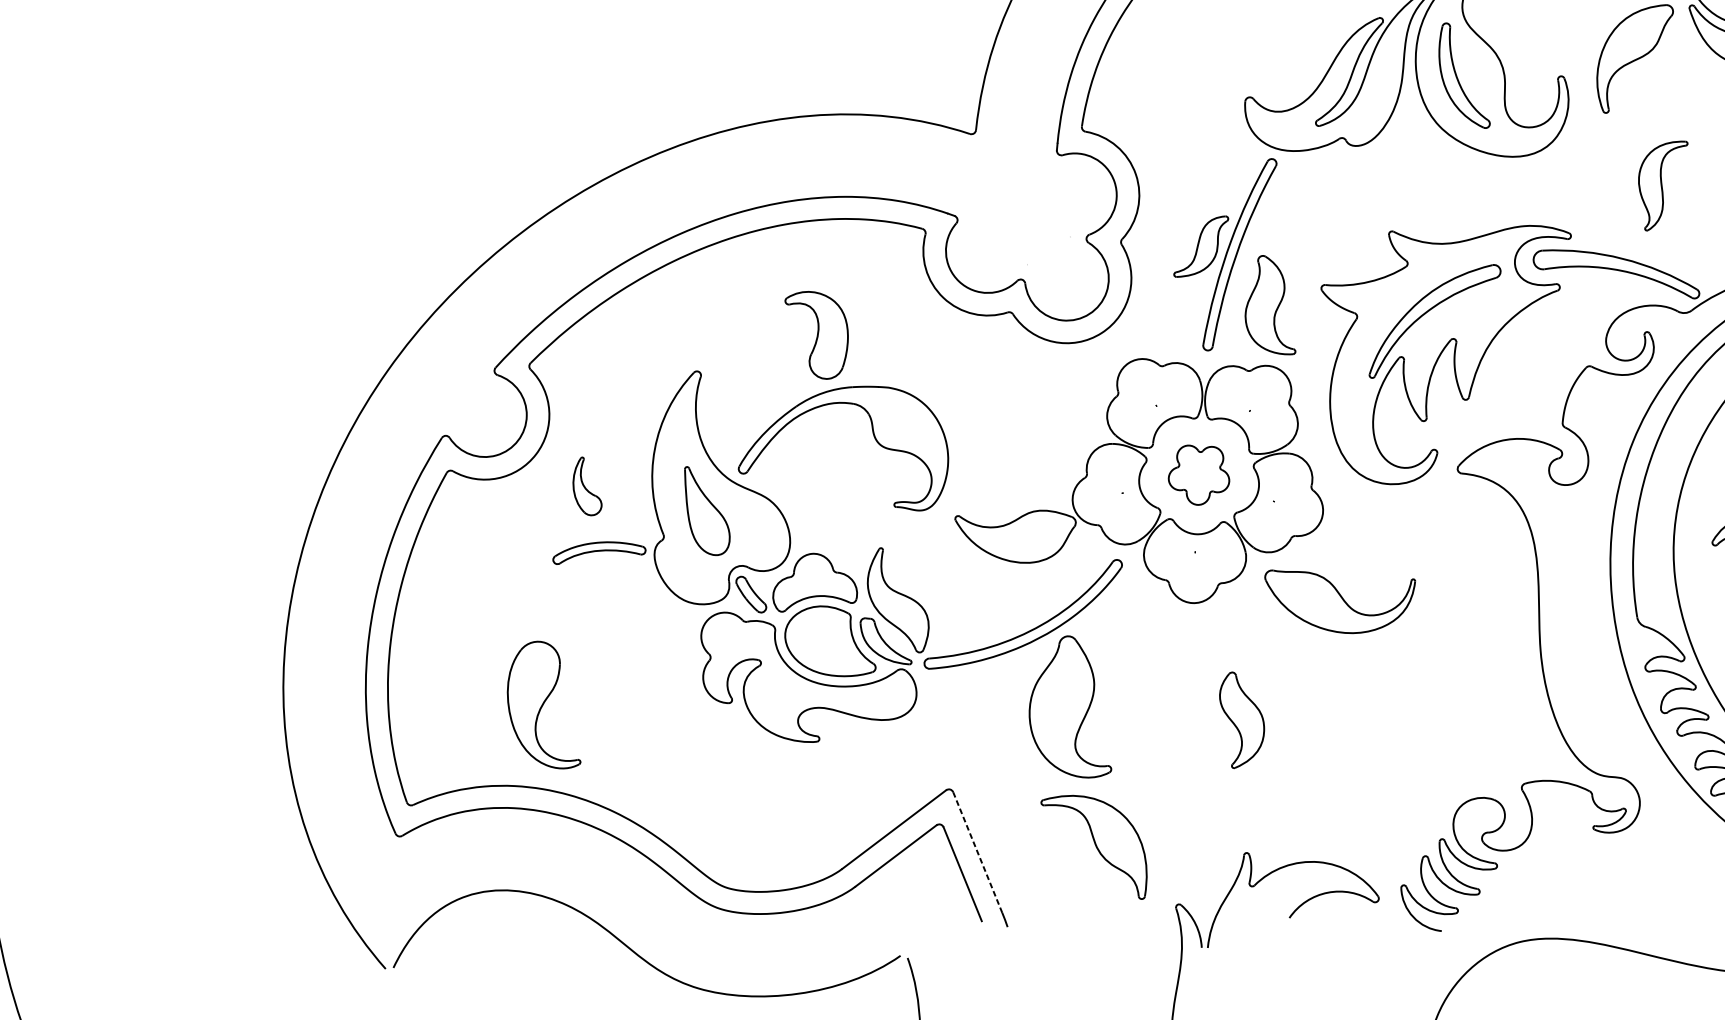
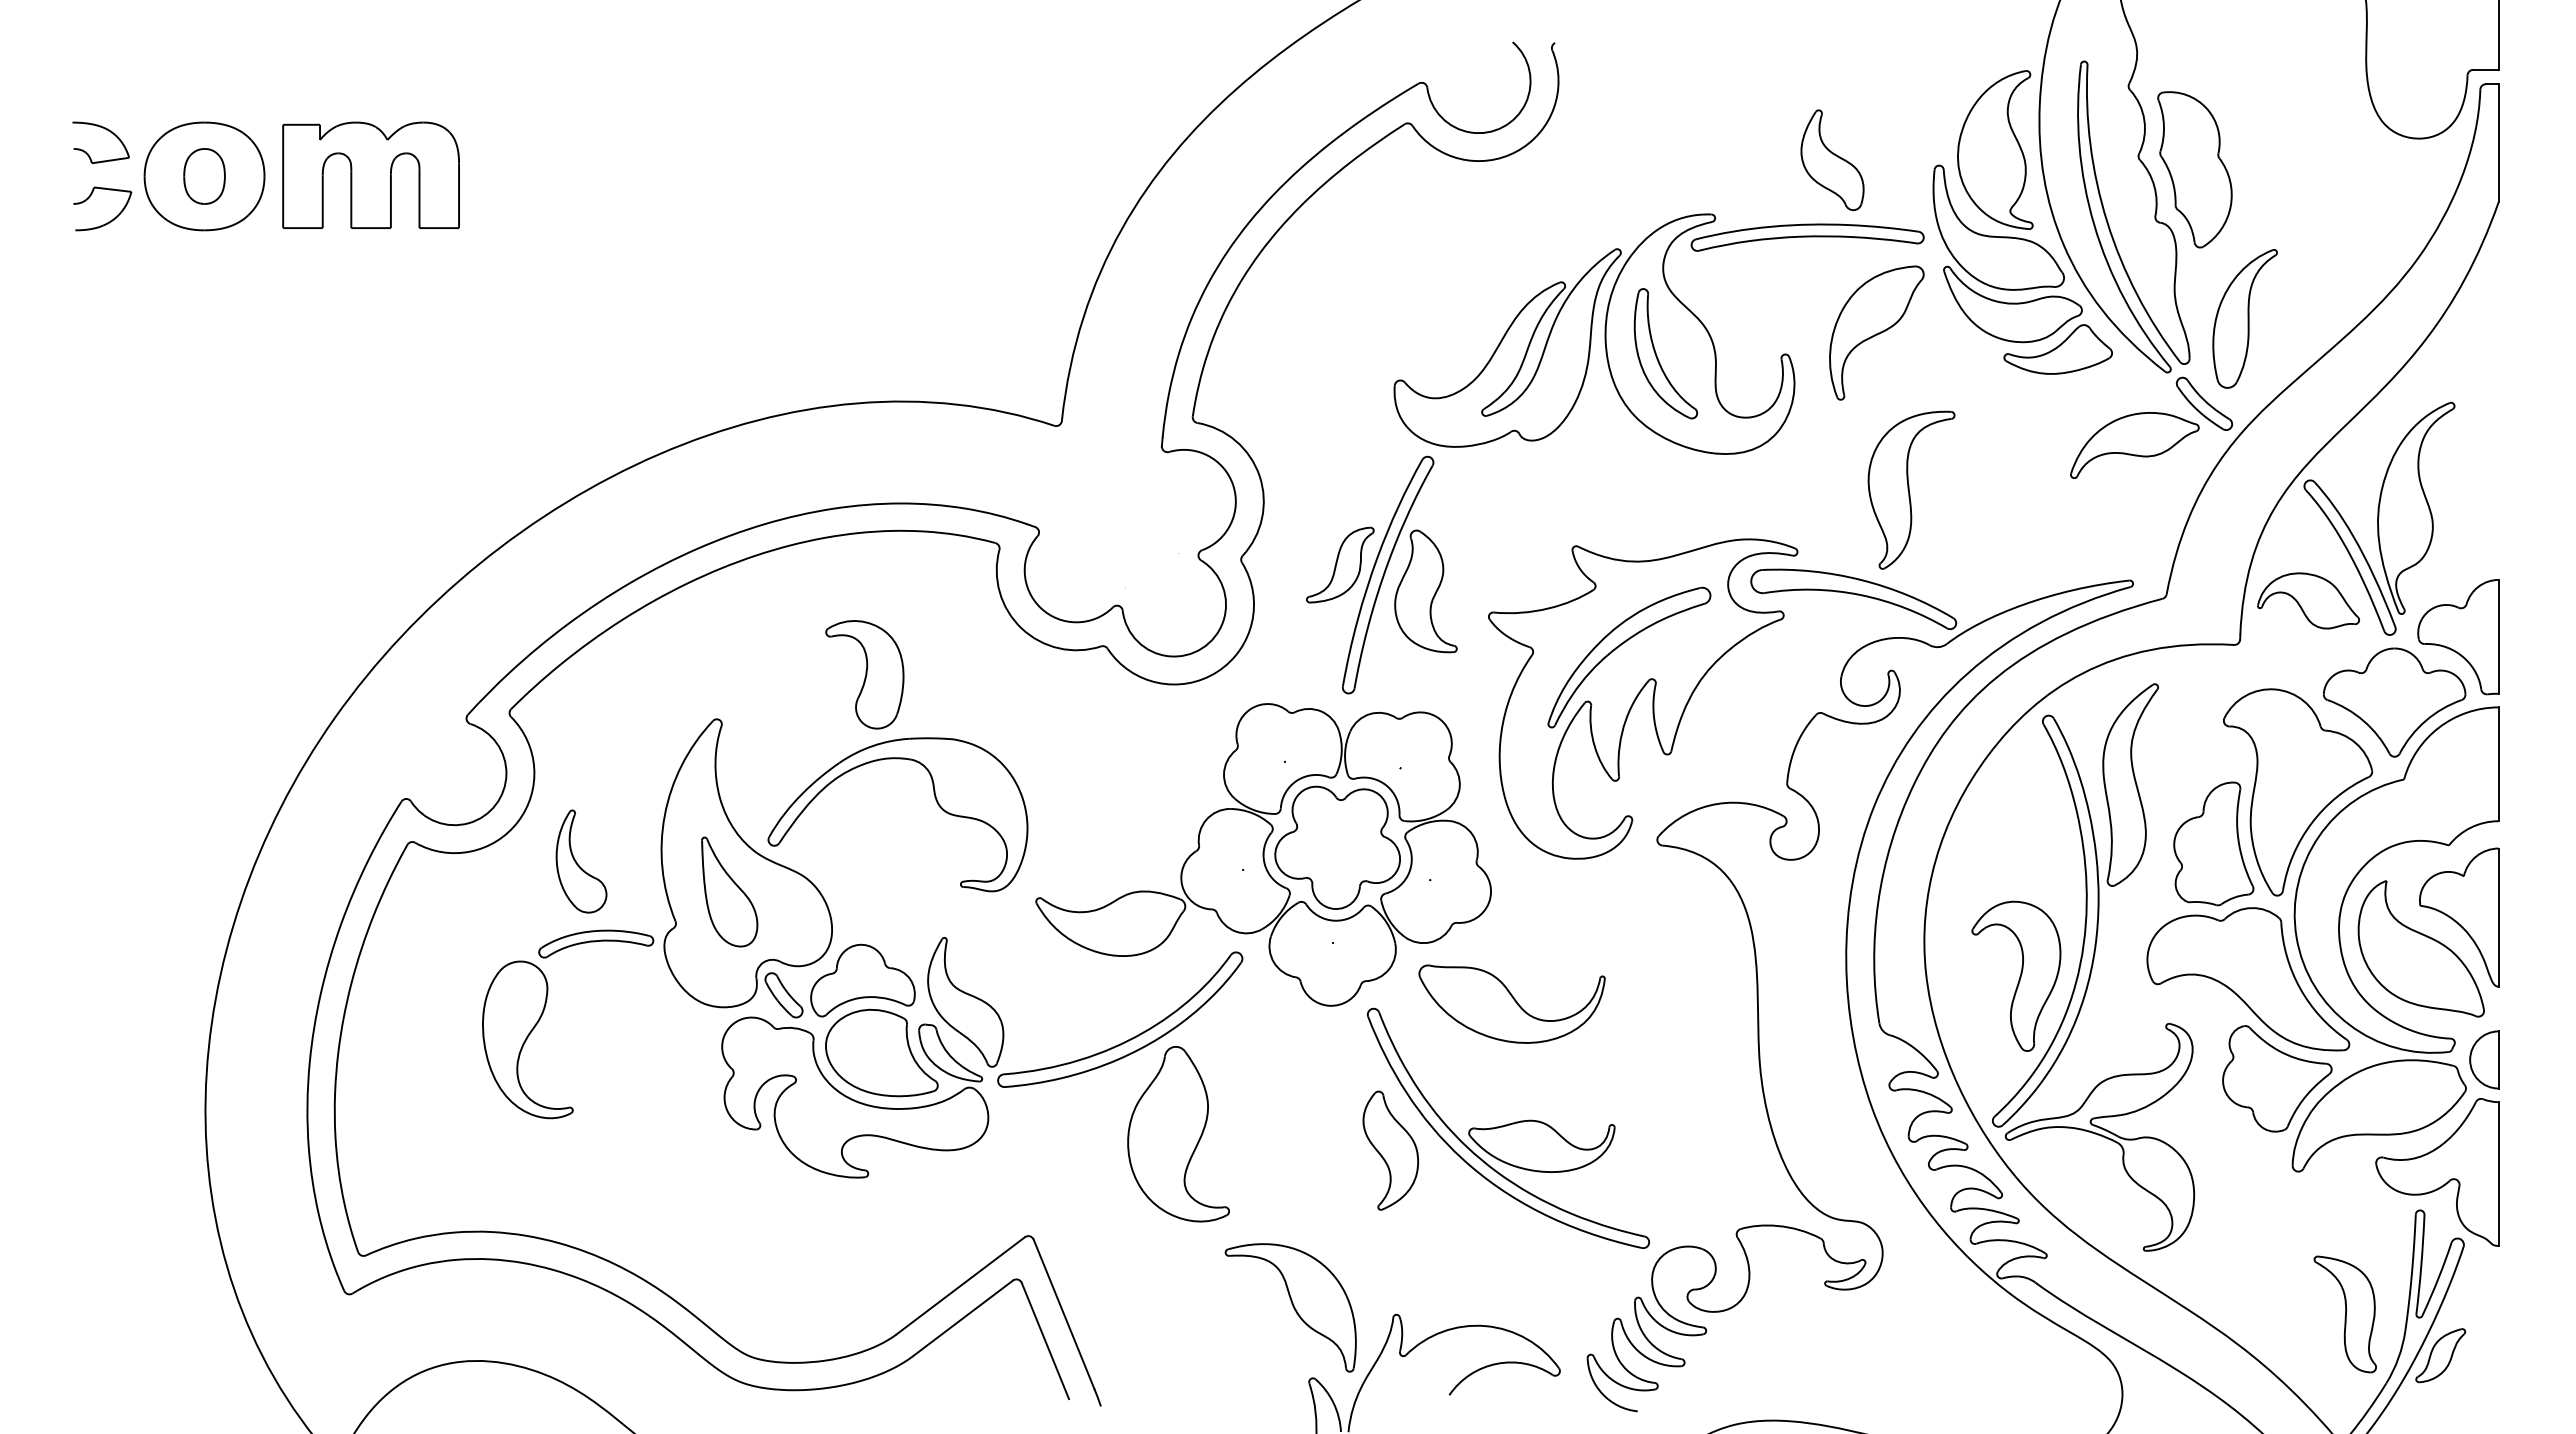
part: (1663, 185) -> (1911, 489), size x1.43
part: (1270, 305) -> (1425, 591), moved
part: (1198, 475) -> (1337, 847), size x1.67
part: (587, 486) -> (581, 861), size x1.43
part: (1337, 701) -> (1508, 1127), added
part: (543, 704) -> (527, 1039), moved
part: (1093, 847) -> (1290, 1307), moved
line: (977, 851) -> (1063, 1313), dashed -> solid

